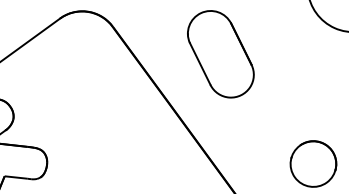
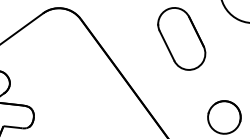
part: (220, 54) -> (181, 39), moved

